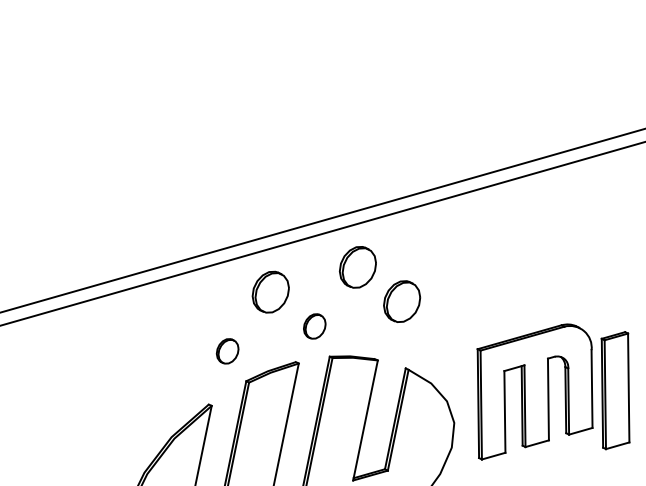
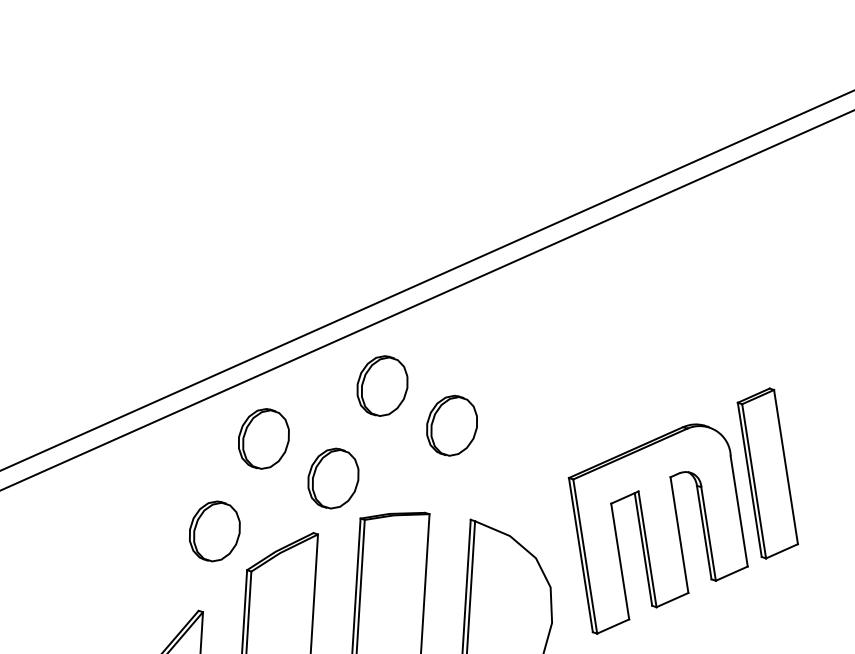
part: (314, 326) -> (332, 478), size x1.67
part: (227, 351) -> (214, 531), size x1.67
part: (615, 390) -> (767, 473), moved

